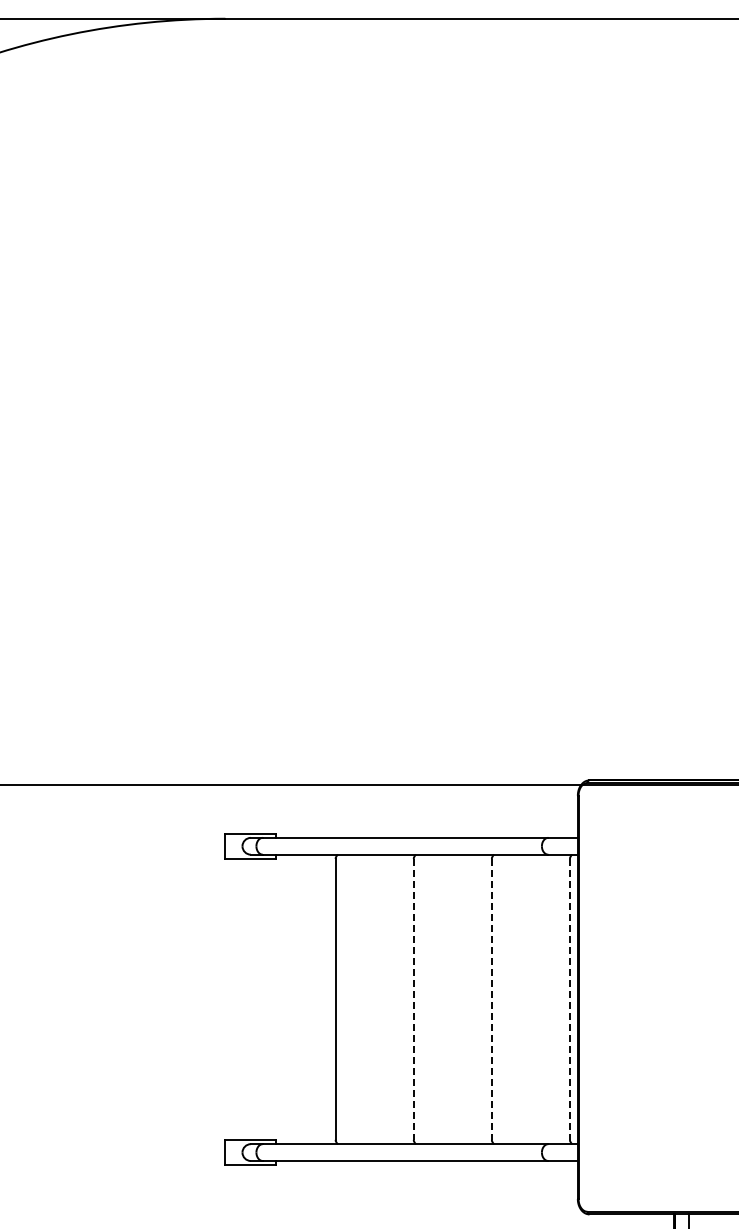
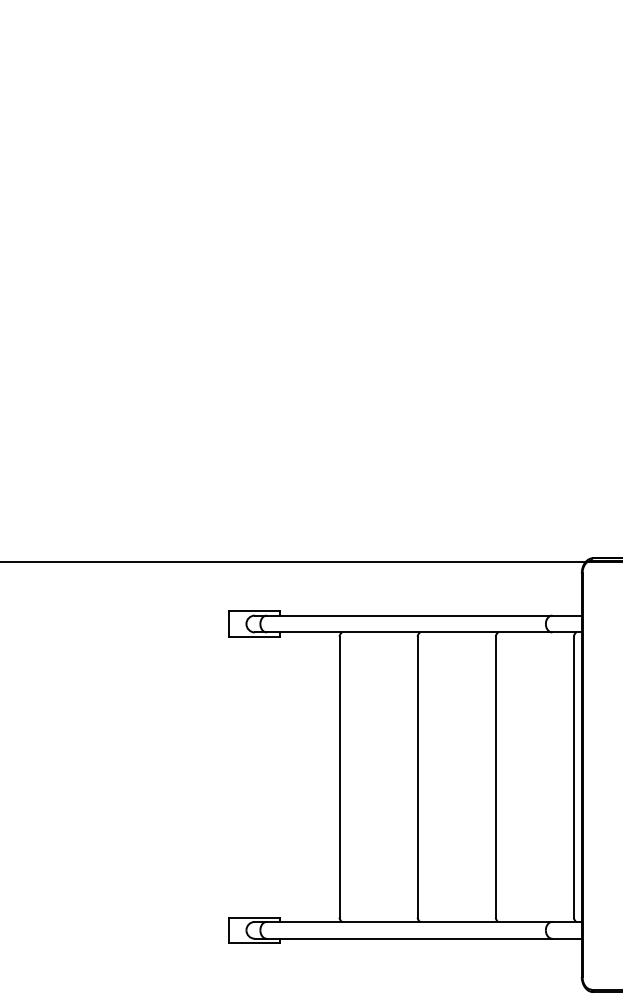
line: (413, 999) -> (417, 777), dashed -> solid
line: (491, 999) -> (495, 777), dashed -> solid
line: (569, 999) -> (573, 777), dashed -> solid

